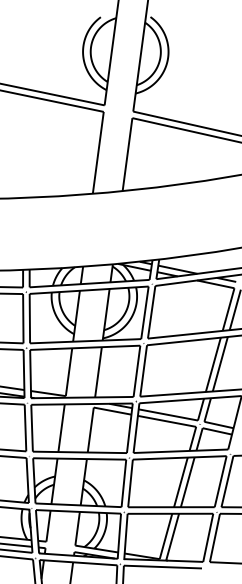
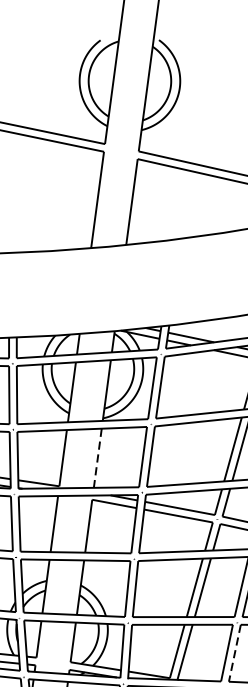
line: (98, 372) -> (97, 458), solid -> dashed
line: (214, 537) -> (234, 652), solid -> dashed

